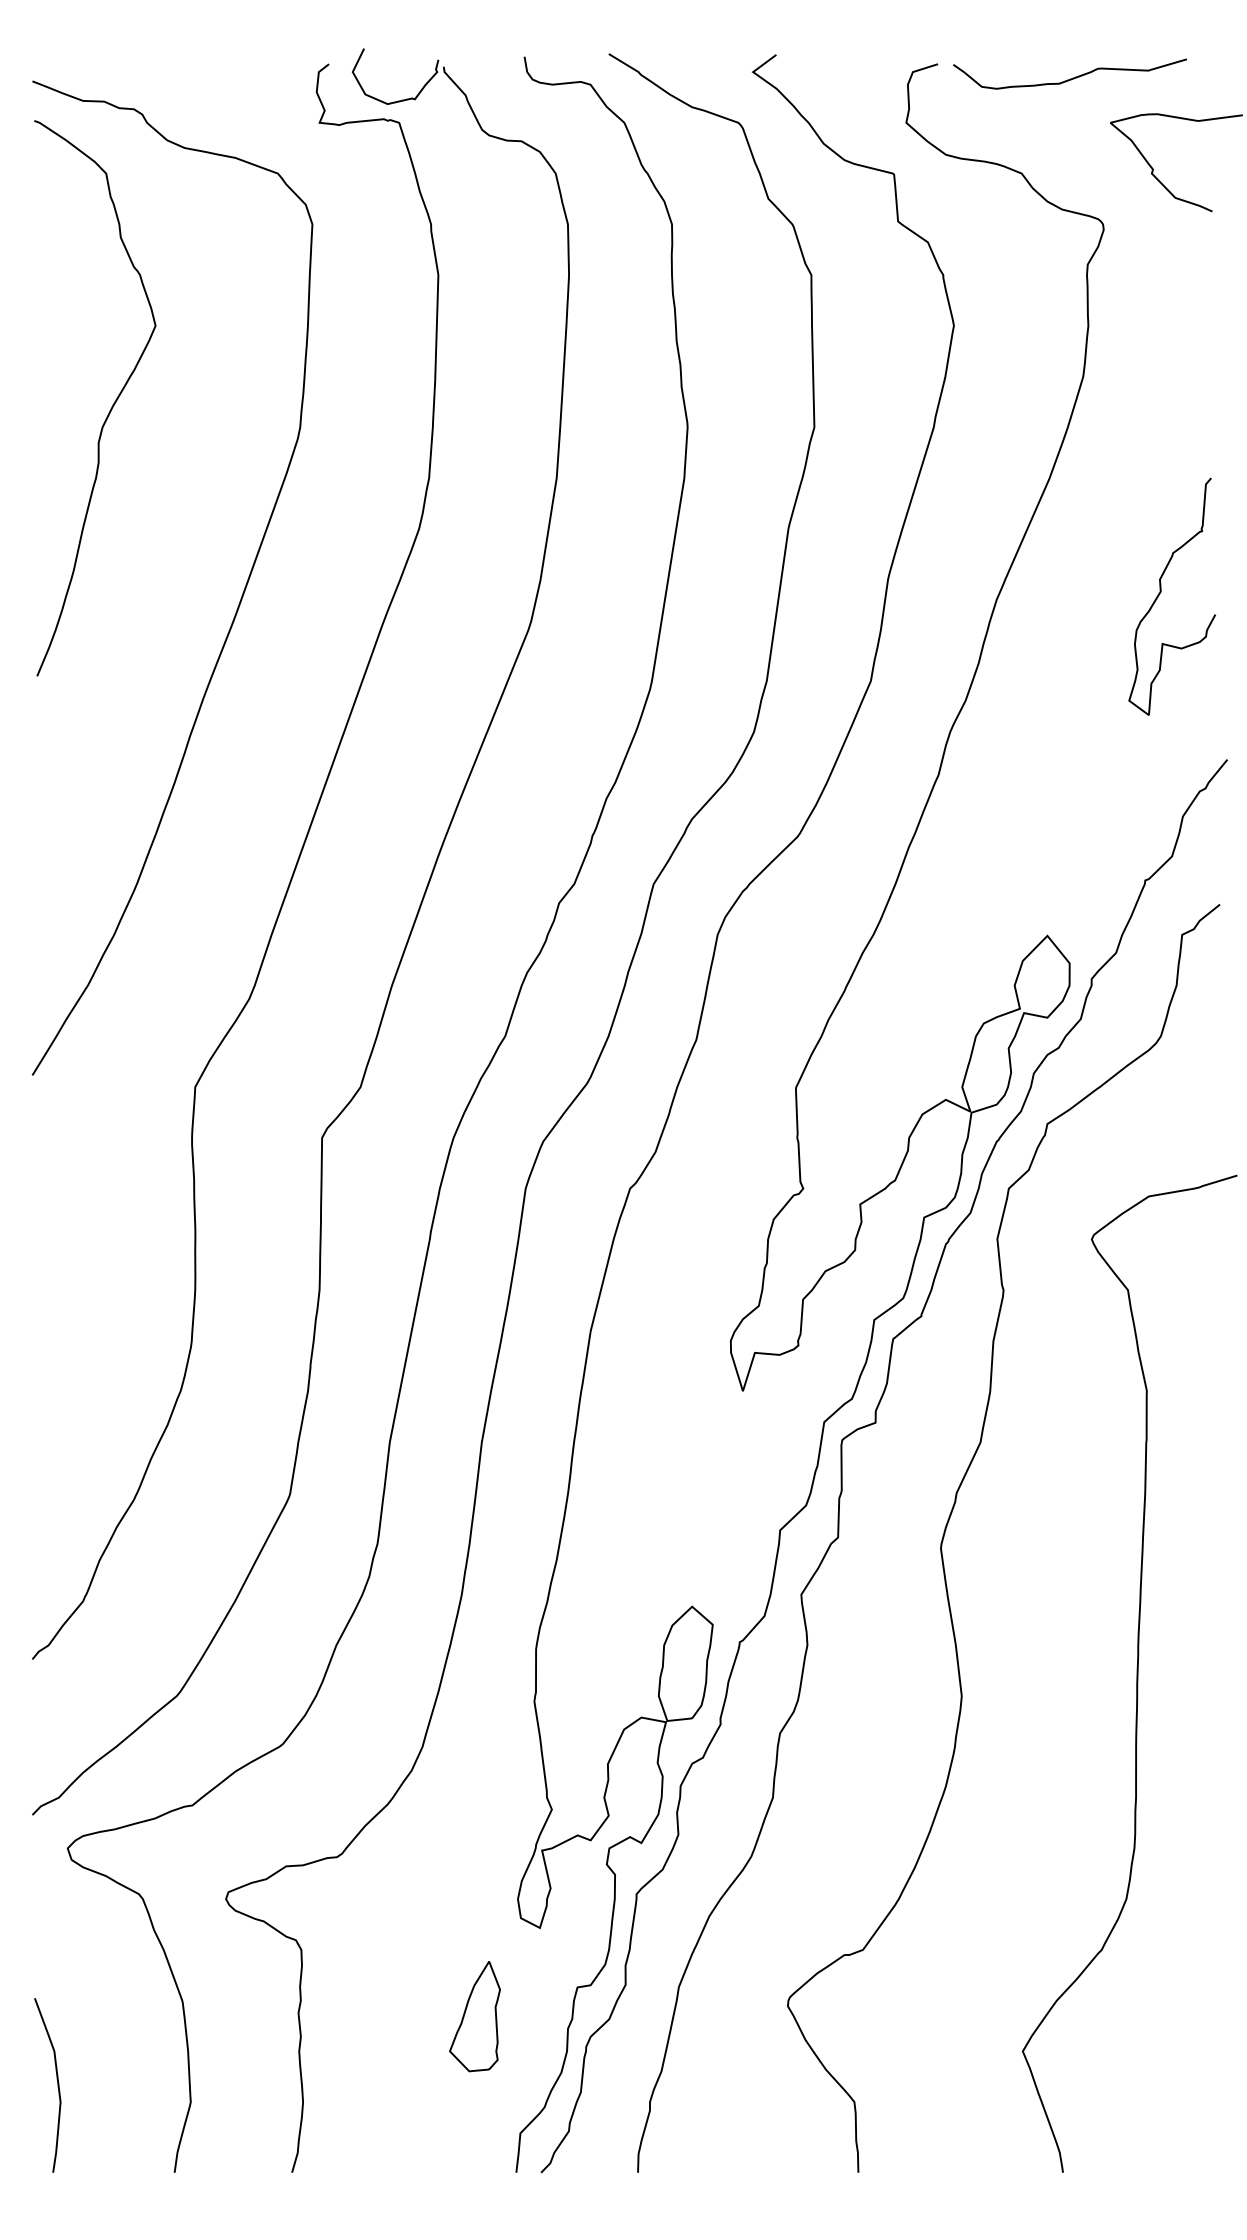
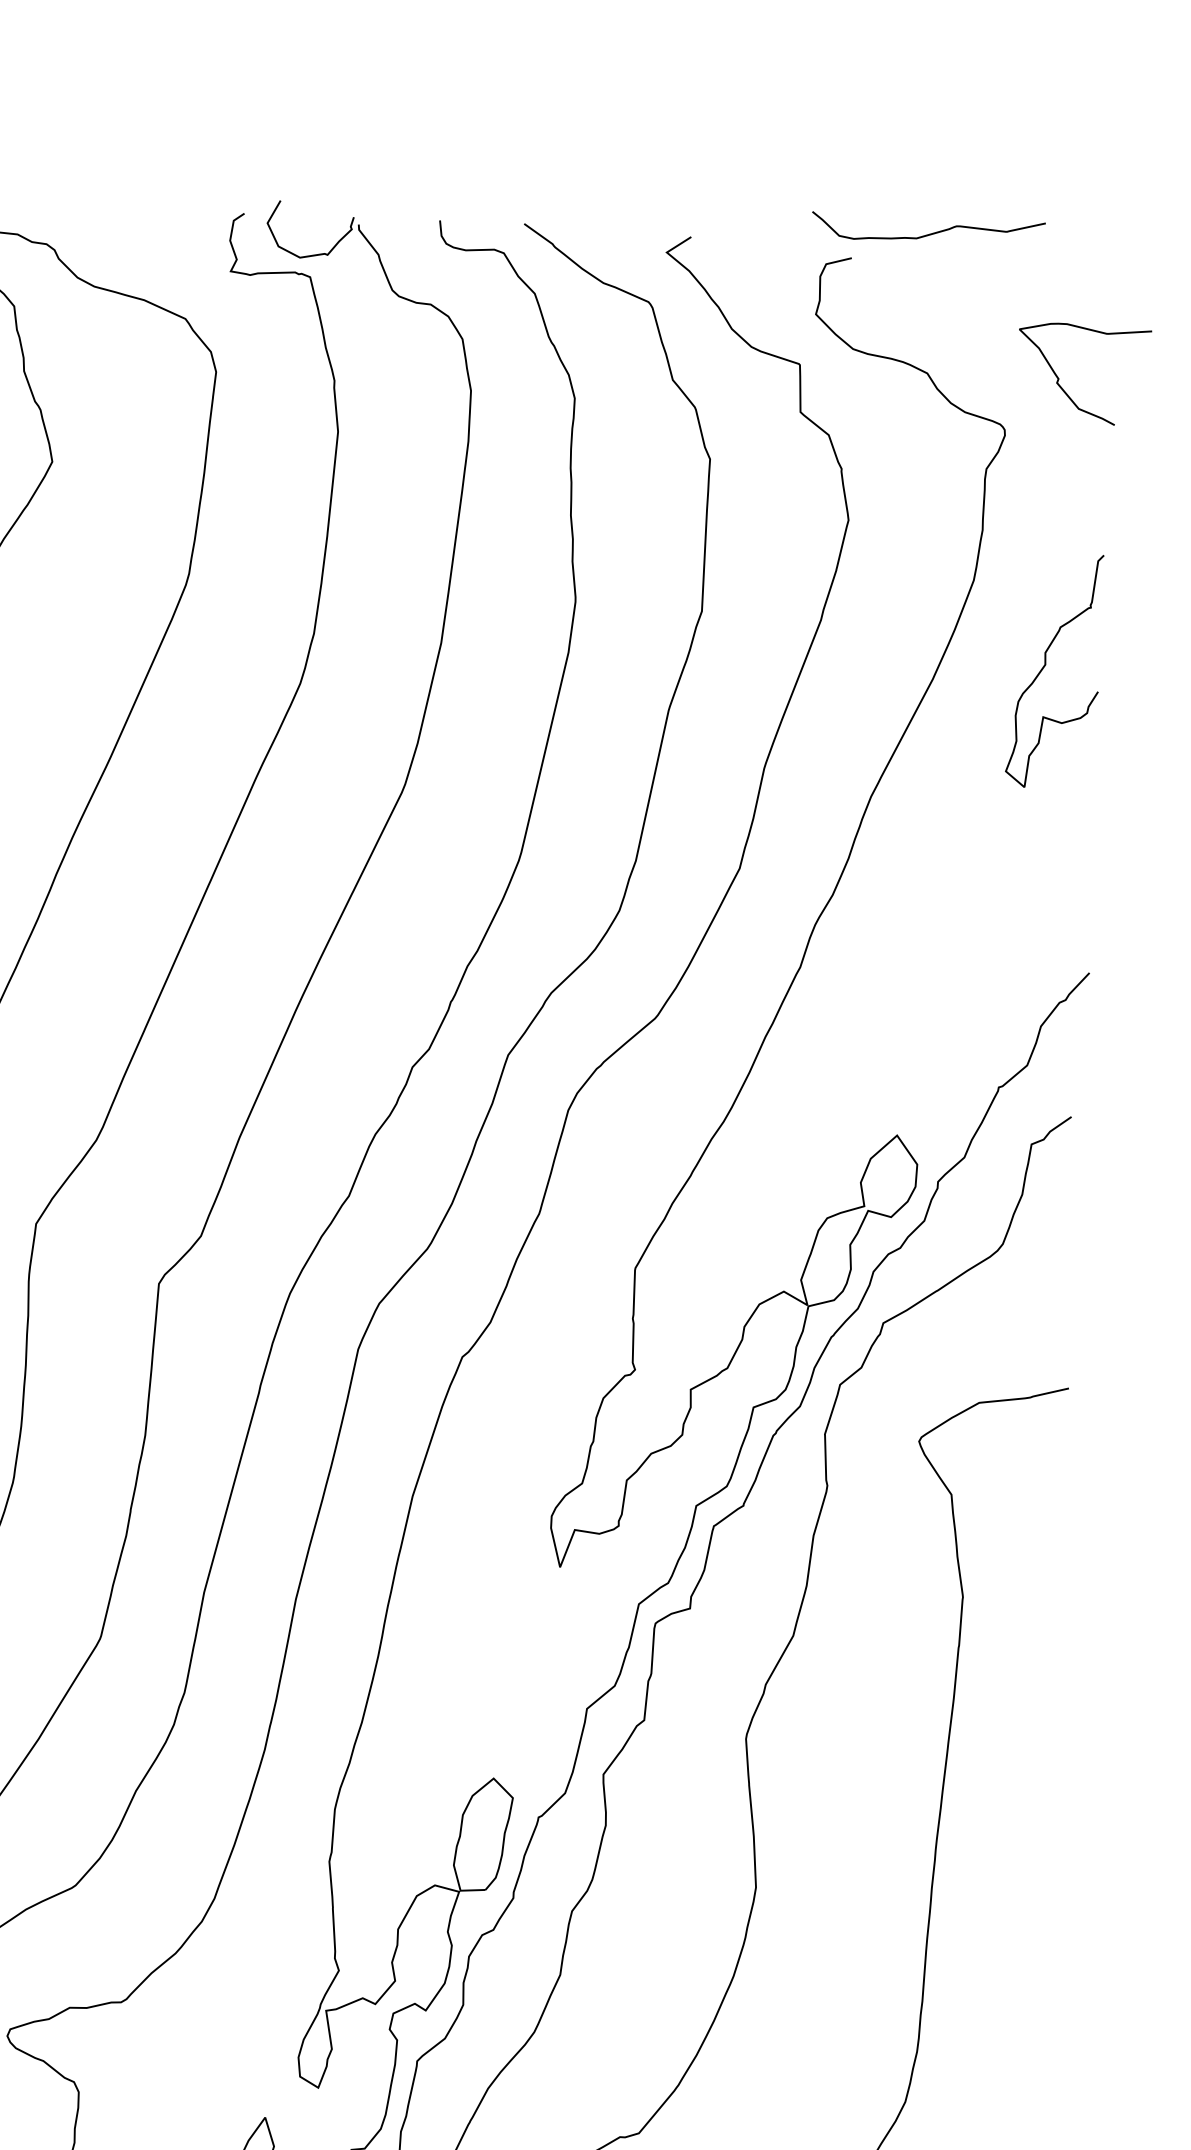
curve: (1072, 77) -> (930, 233), moved
curve: (1161, 592) -> (1045, 665), moved

